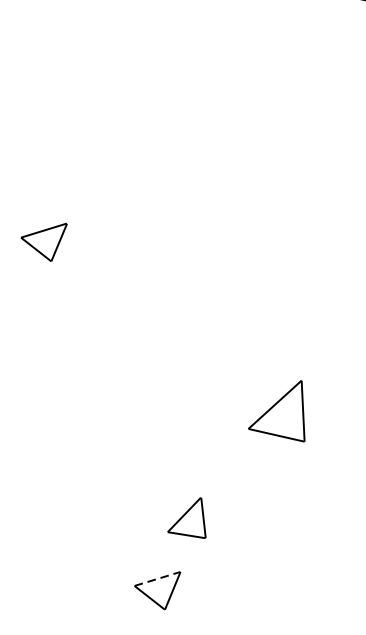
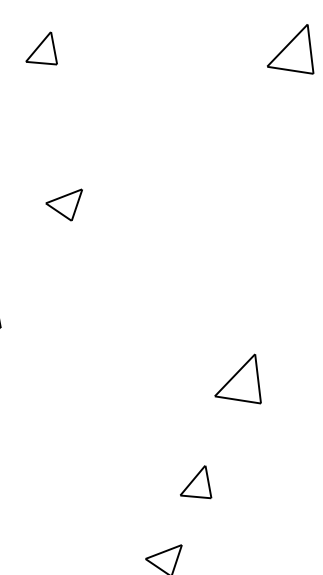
part: (42, 240) -> (63, 204), moved
part: (277, 408) -> (237, 378), moved
part: (188, 517) -> (196, 482), moved
line: (158, 578) -> (164, 551), dashed -> solid

